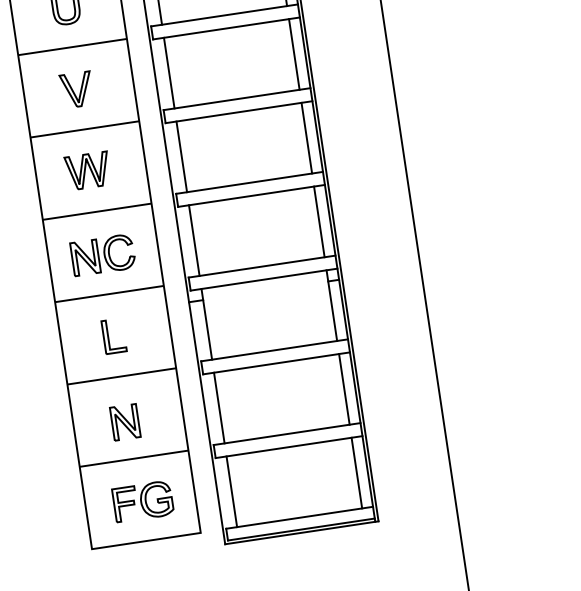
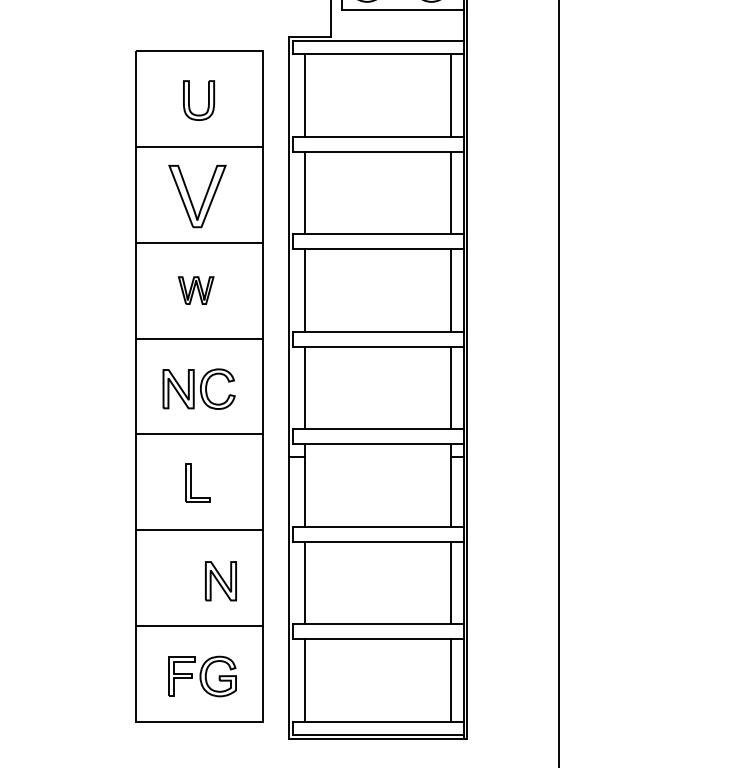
part: (77, 89) -> (197, 196), size x1.6
part: (87, 170) -> (195, 290), size x0.7
part: (124, 422) -> (220, 581), moved

